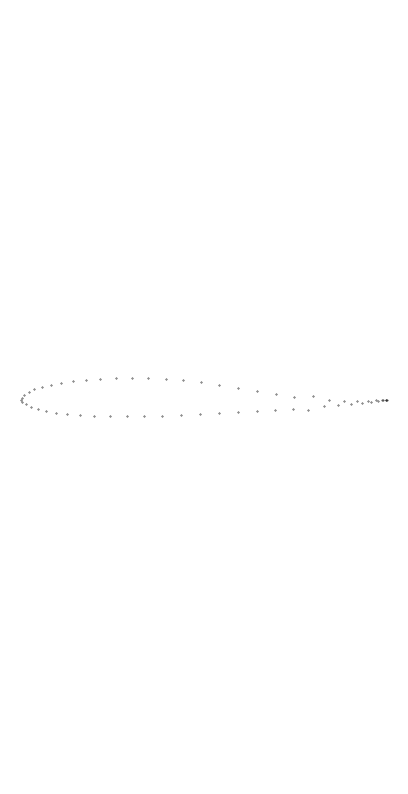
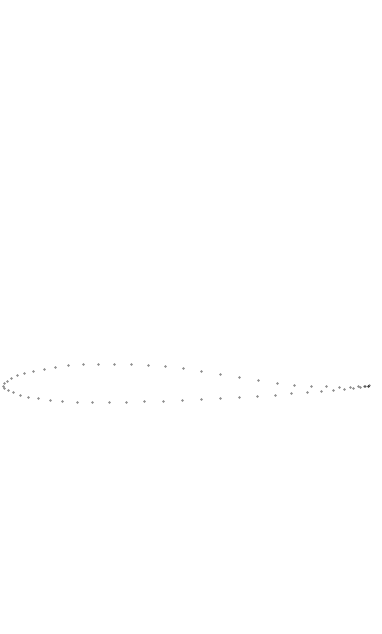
part: (310, 403) -> (292, 389), size x0.62

